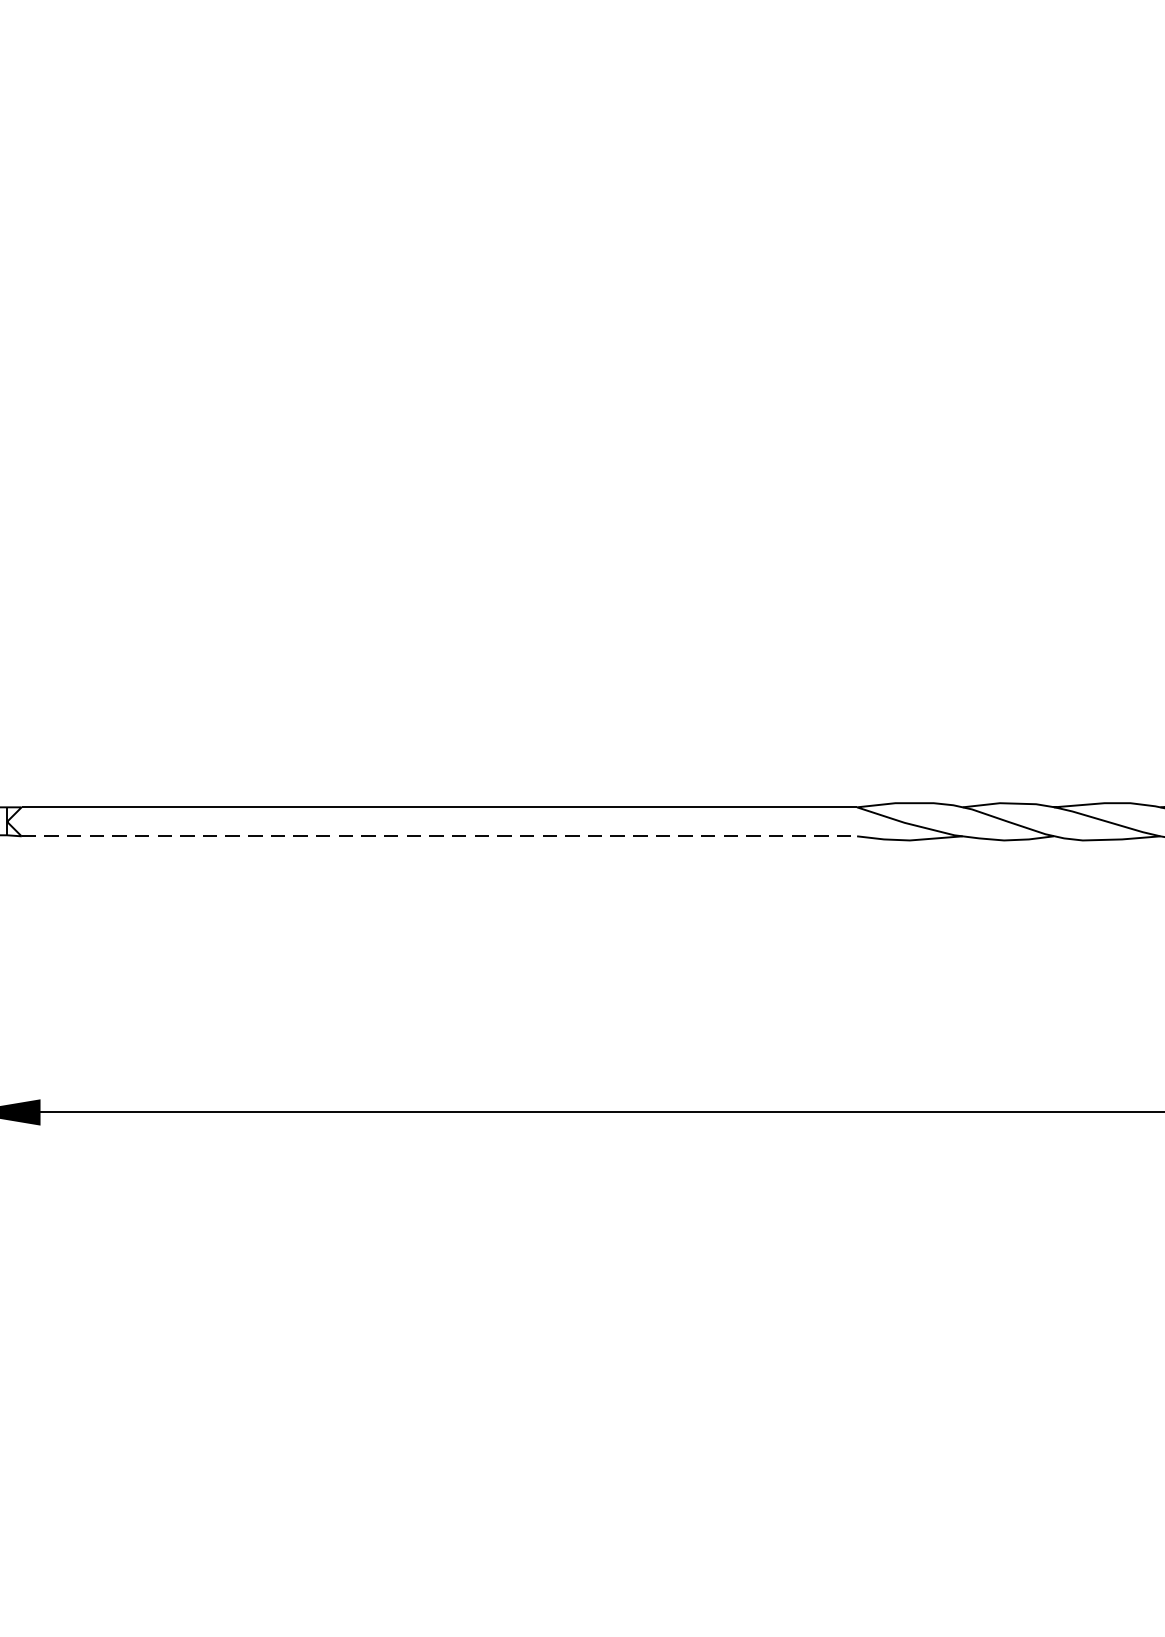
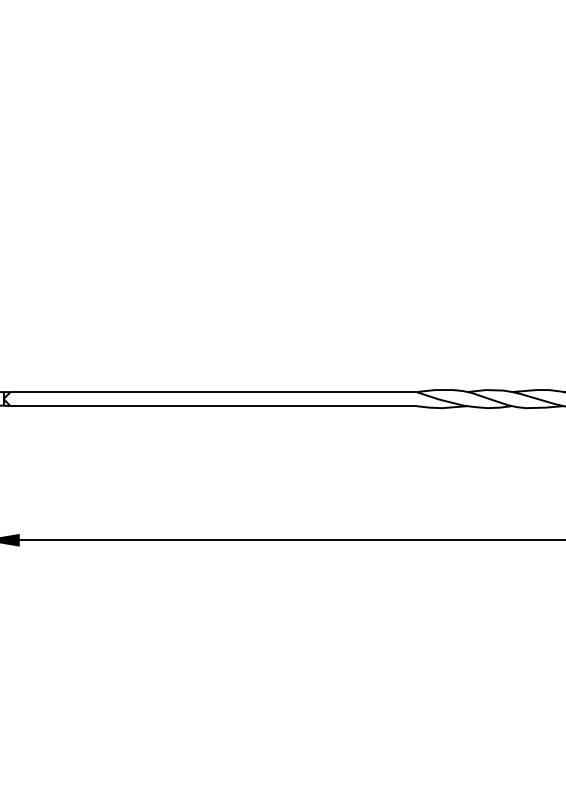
line: (439, 837) -> (213, 406), dashed -> solid

